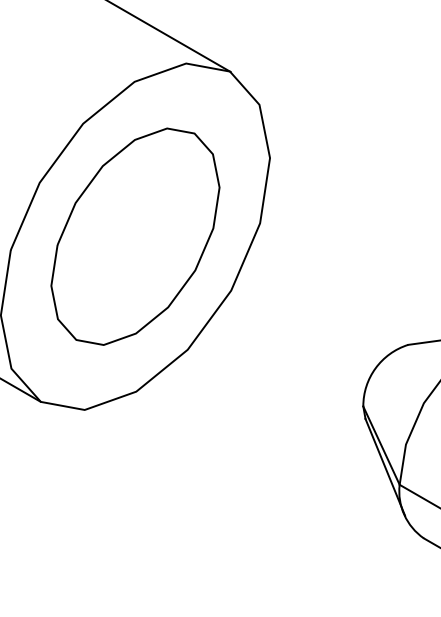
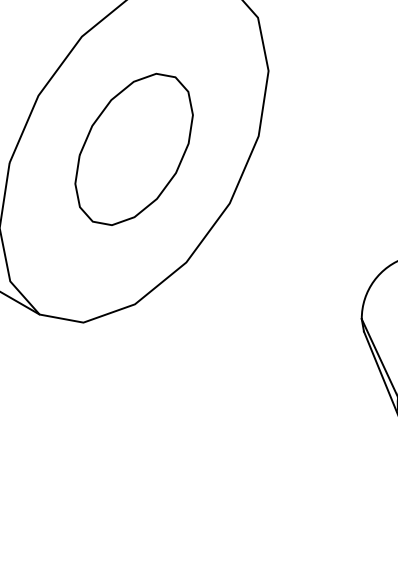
part: (135, 236) -> (134, 149), size x0.7

